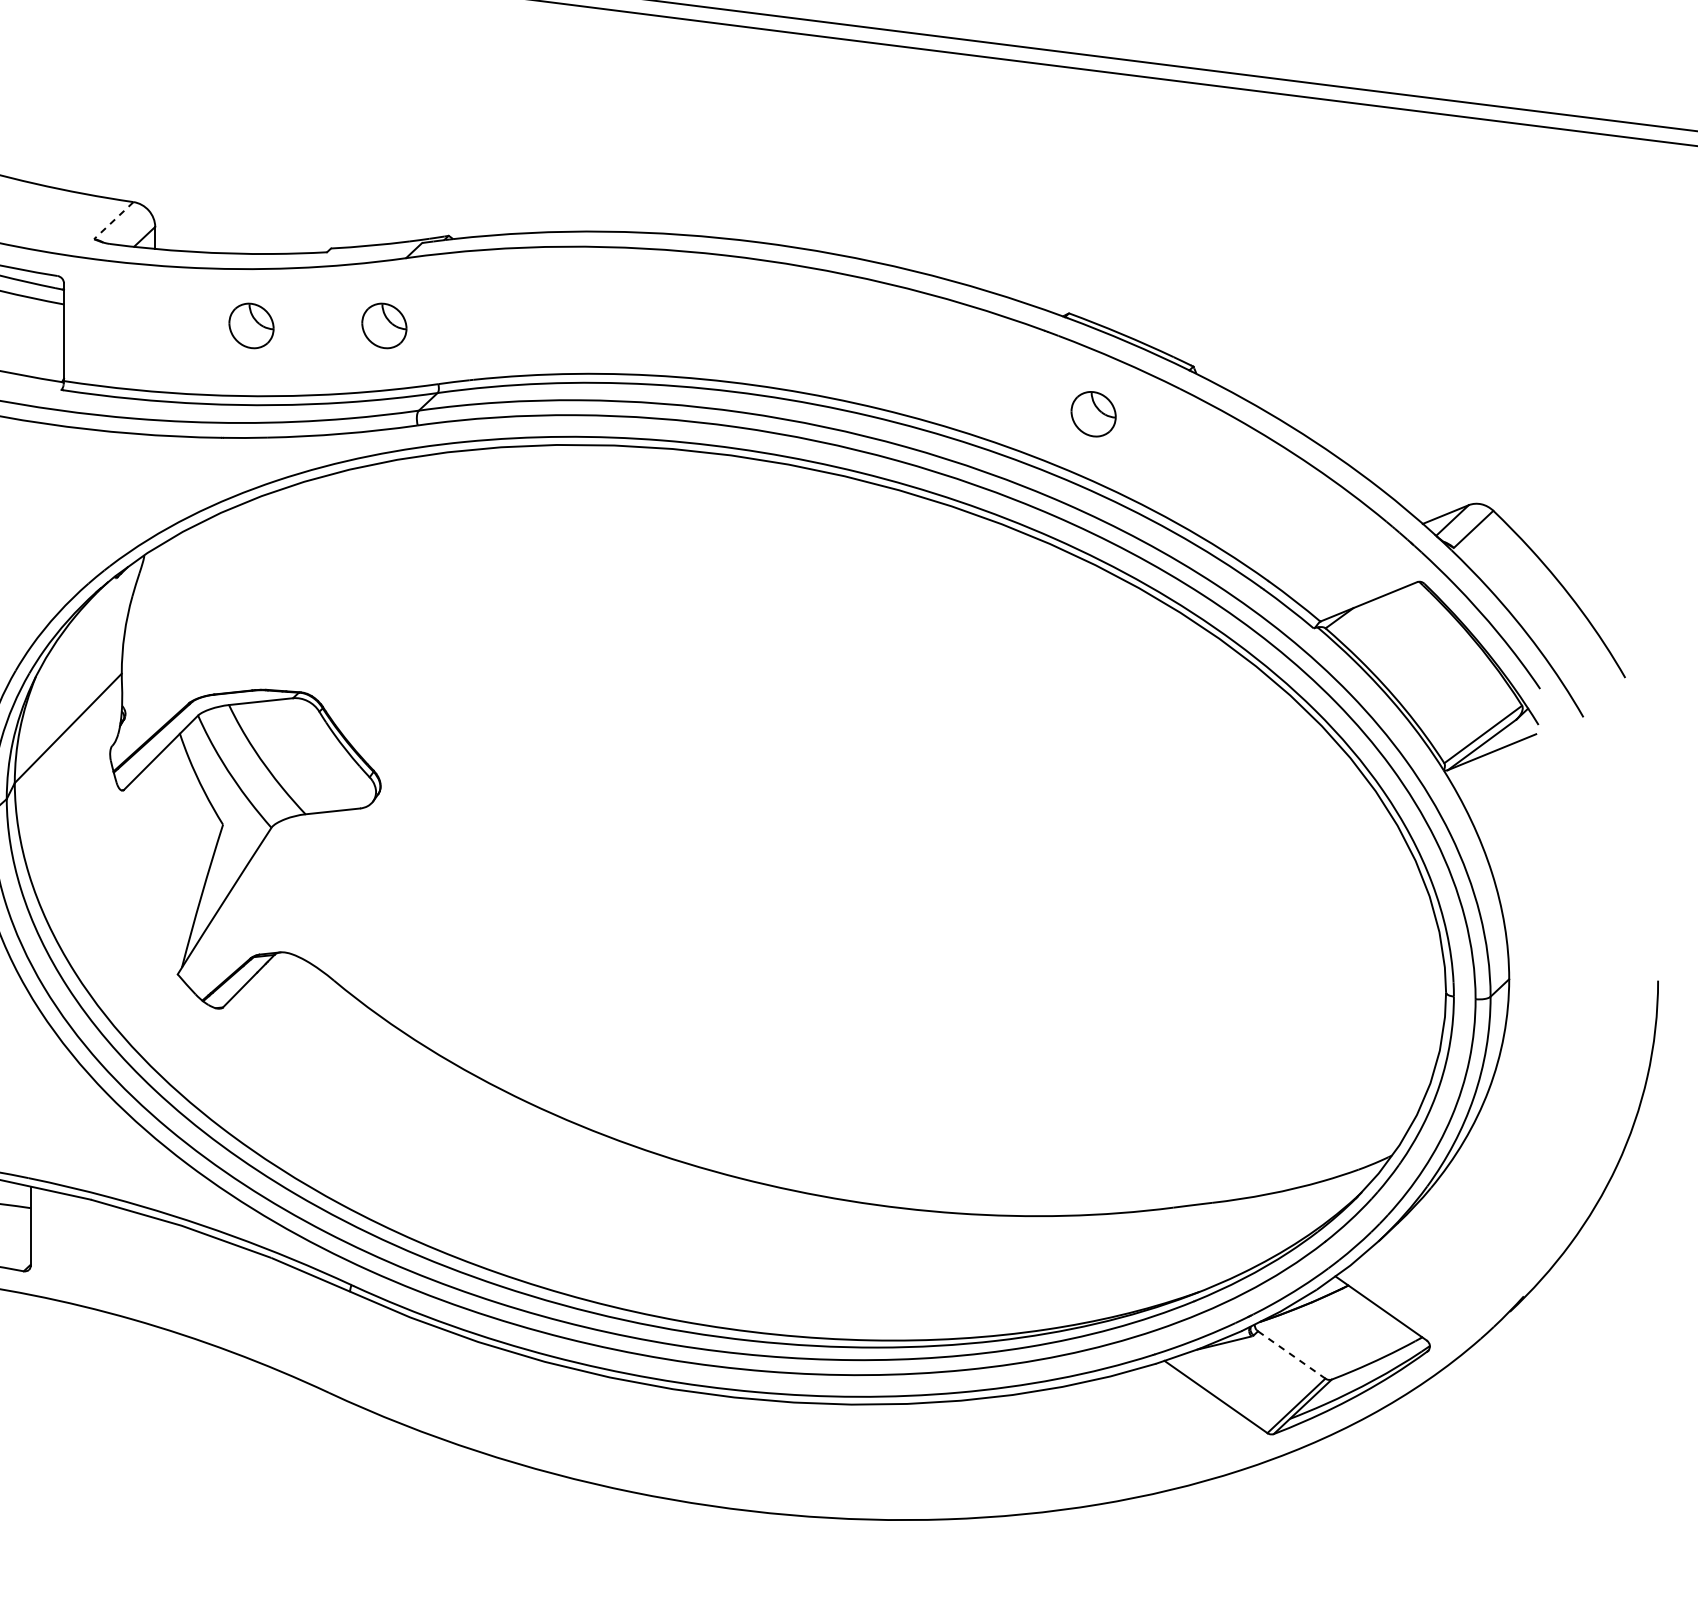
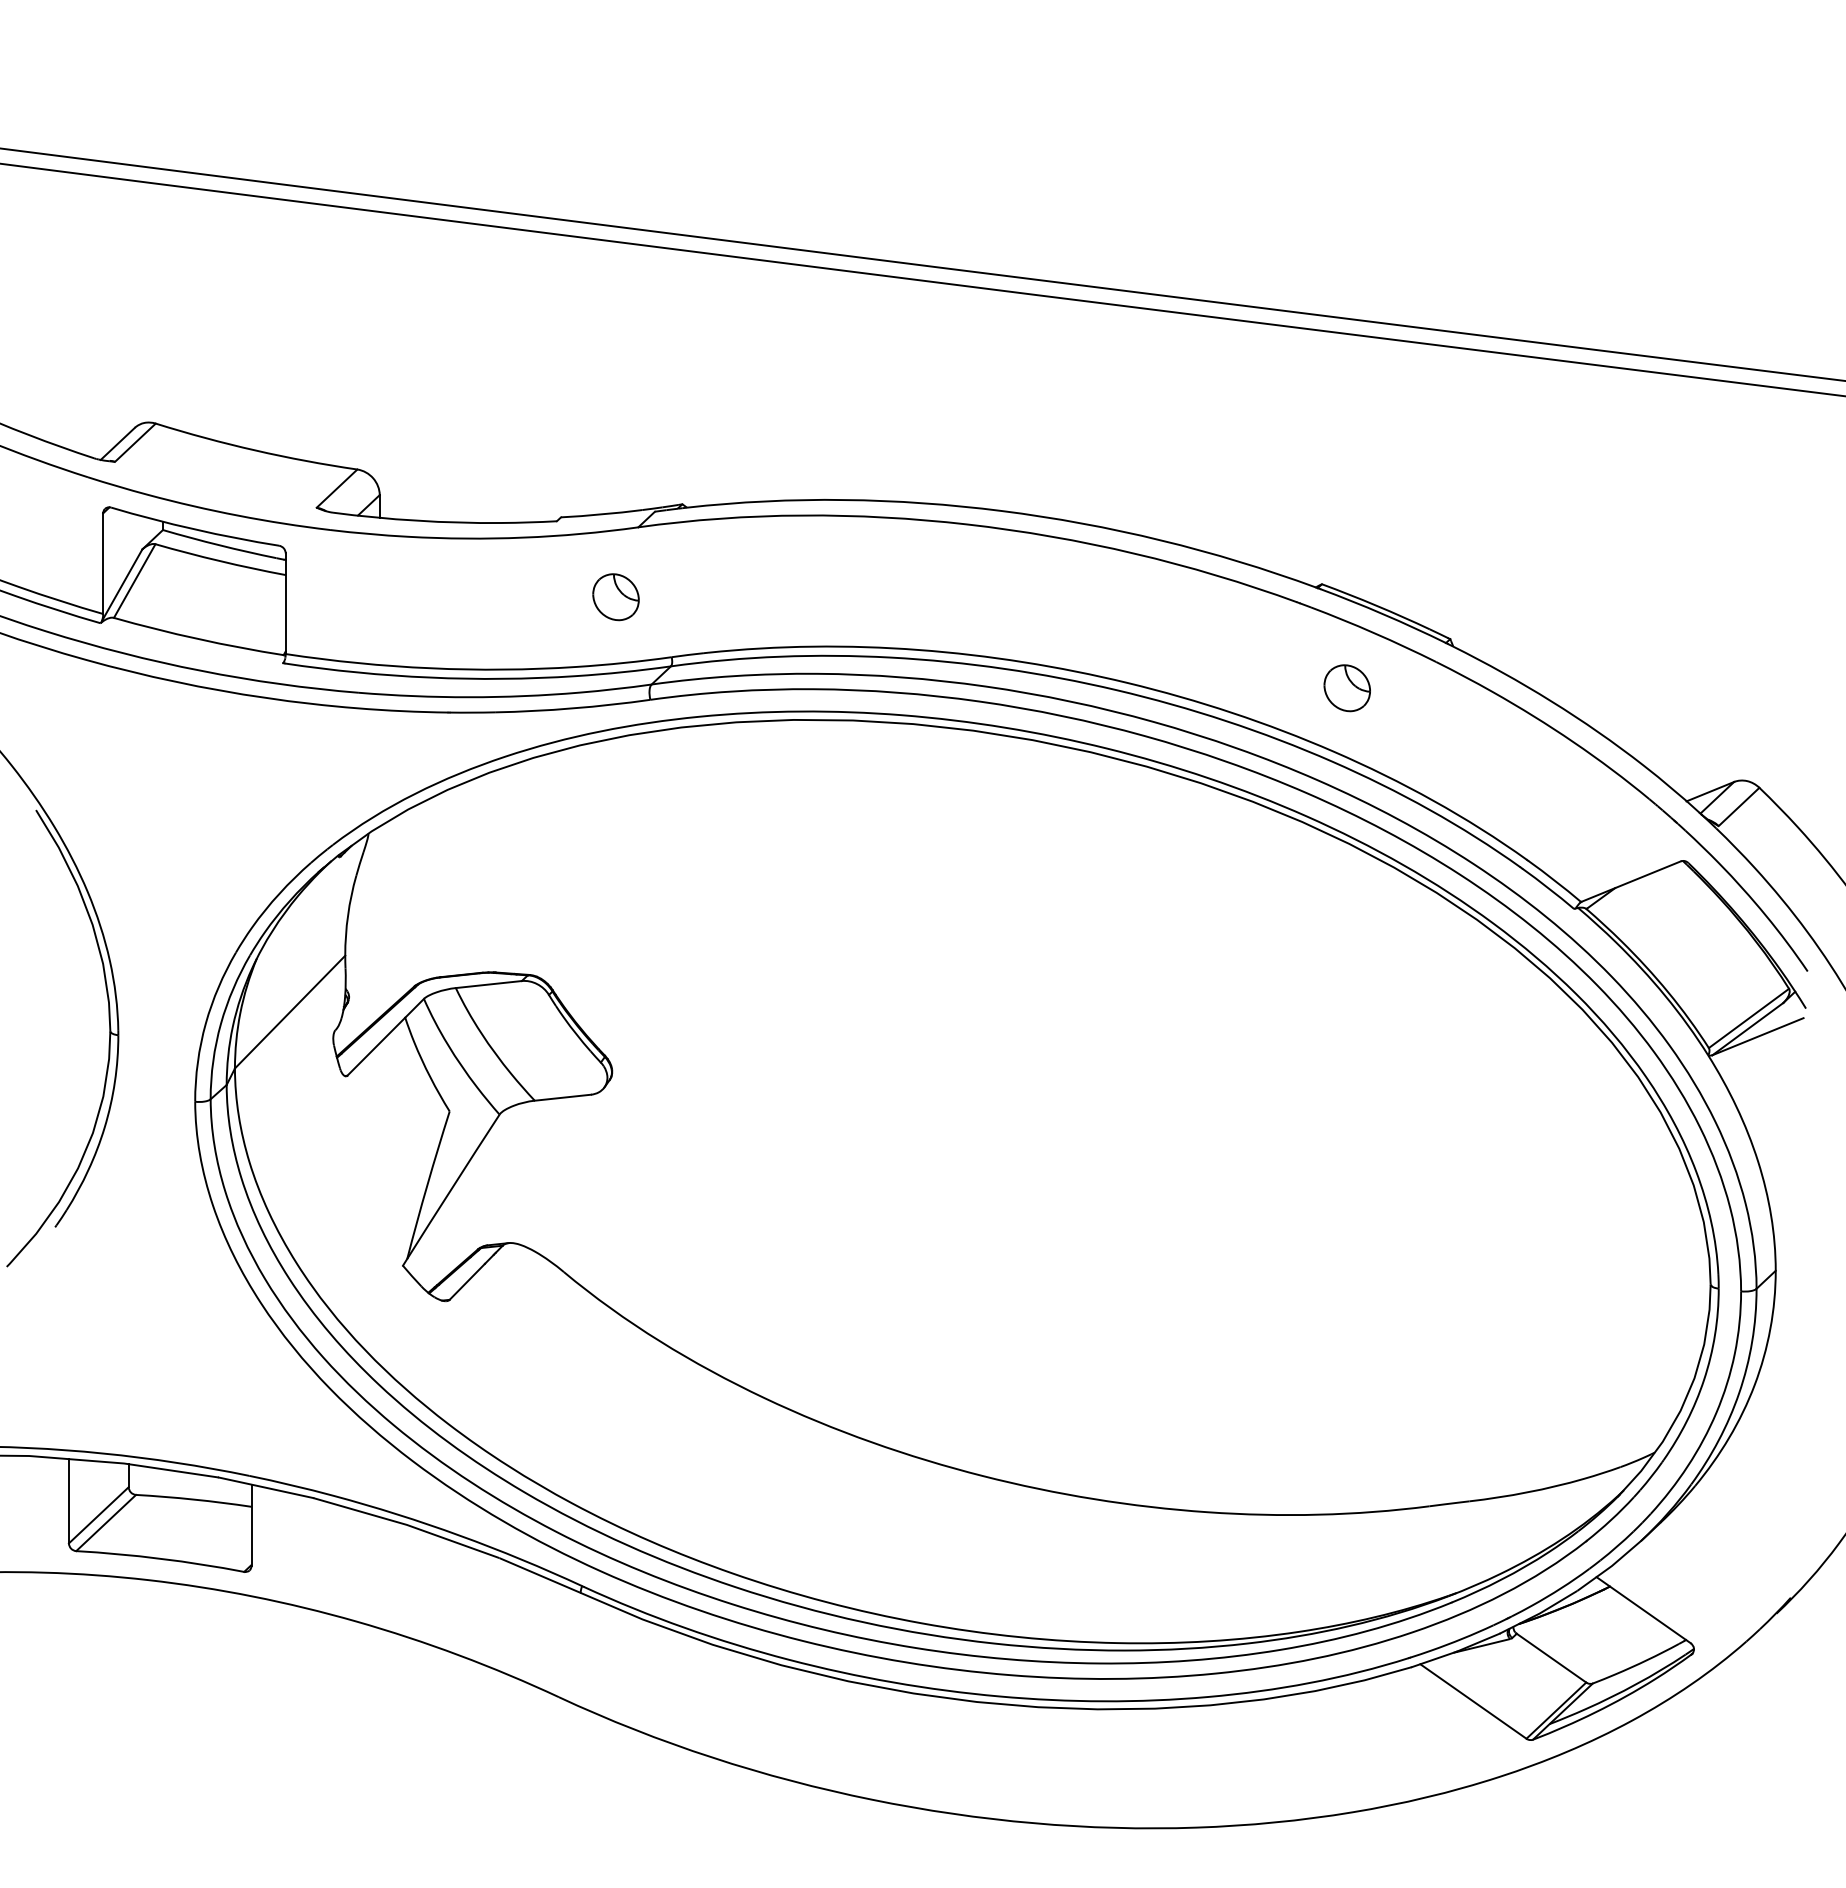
line: (114, 220) -> (337, 488), dashed -> solid
part: (251, 326) -> (478, 597), removed
line: (1291, 1355) -> (1551, 1658), dashed -> solid

